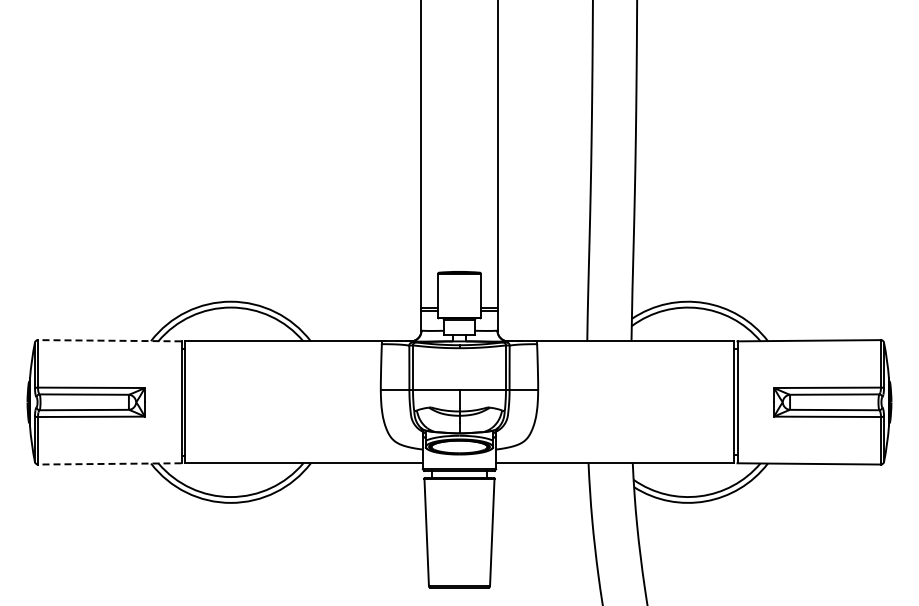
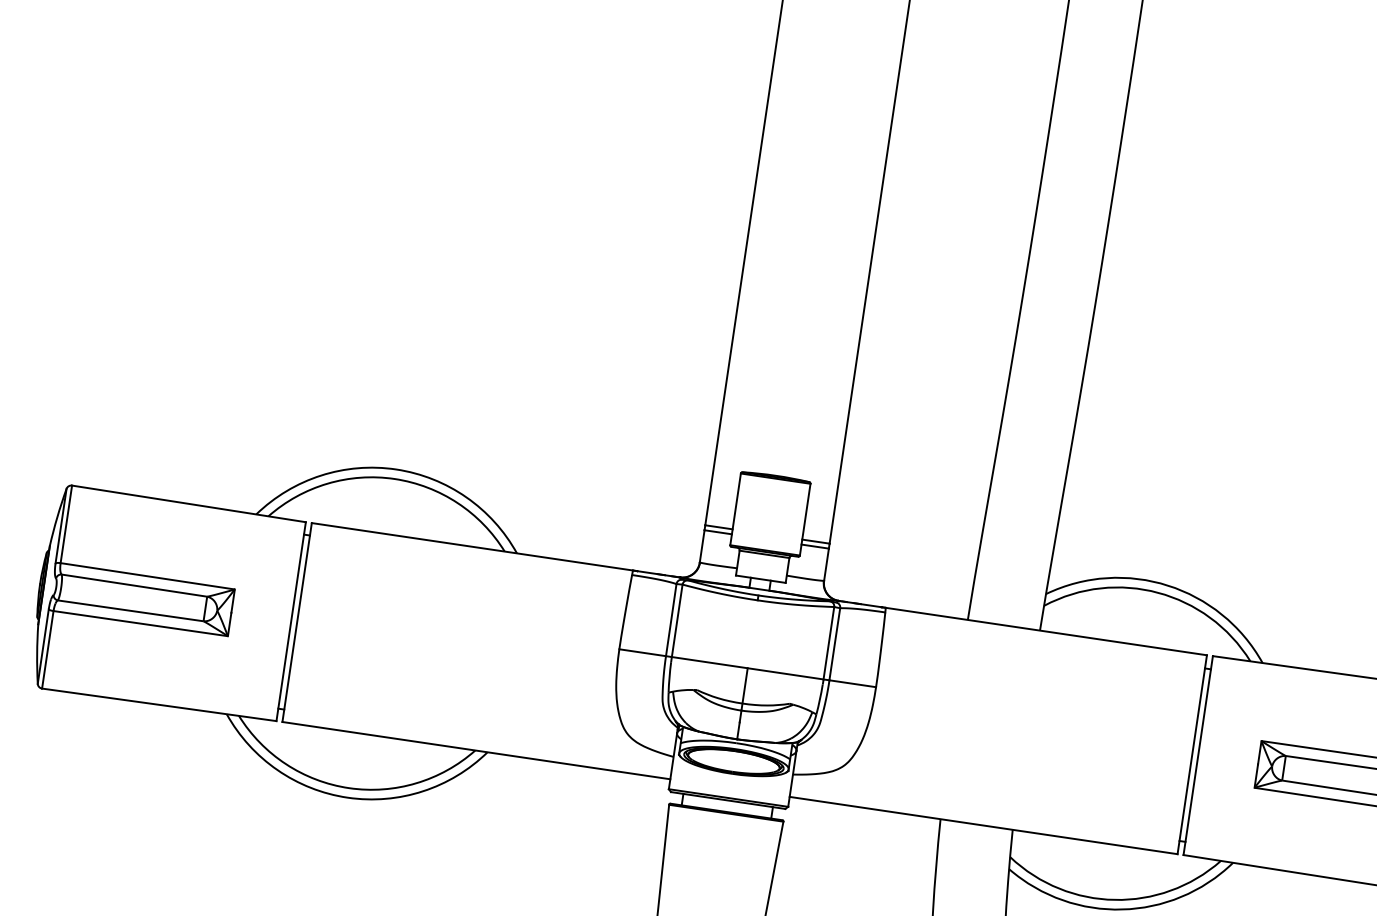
line: (109, 340) -> (188, 503), dashed -> solid
line: (109, 463) -> (158, 704), dashed -> solid

